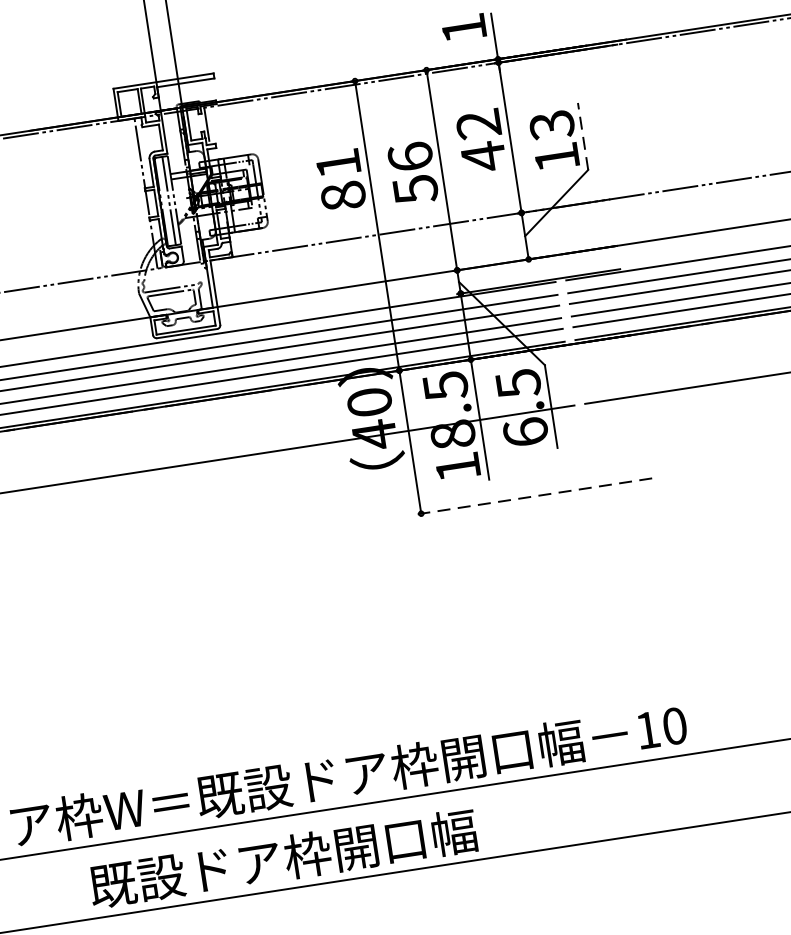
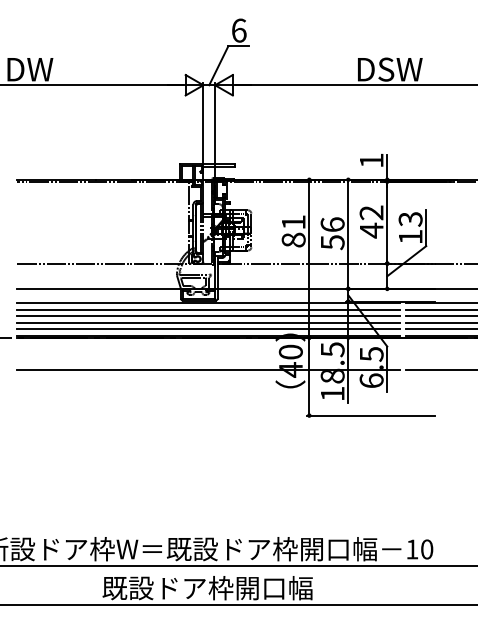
line: (583, 135) -> (426, 227), dashed -> solid
line: (535, 496) -> (371, 415), dashed -> solid

